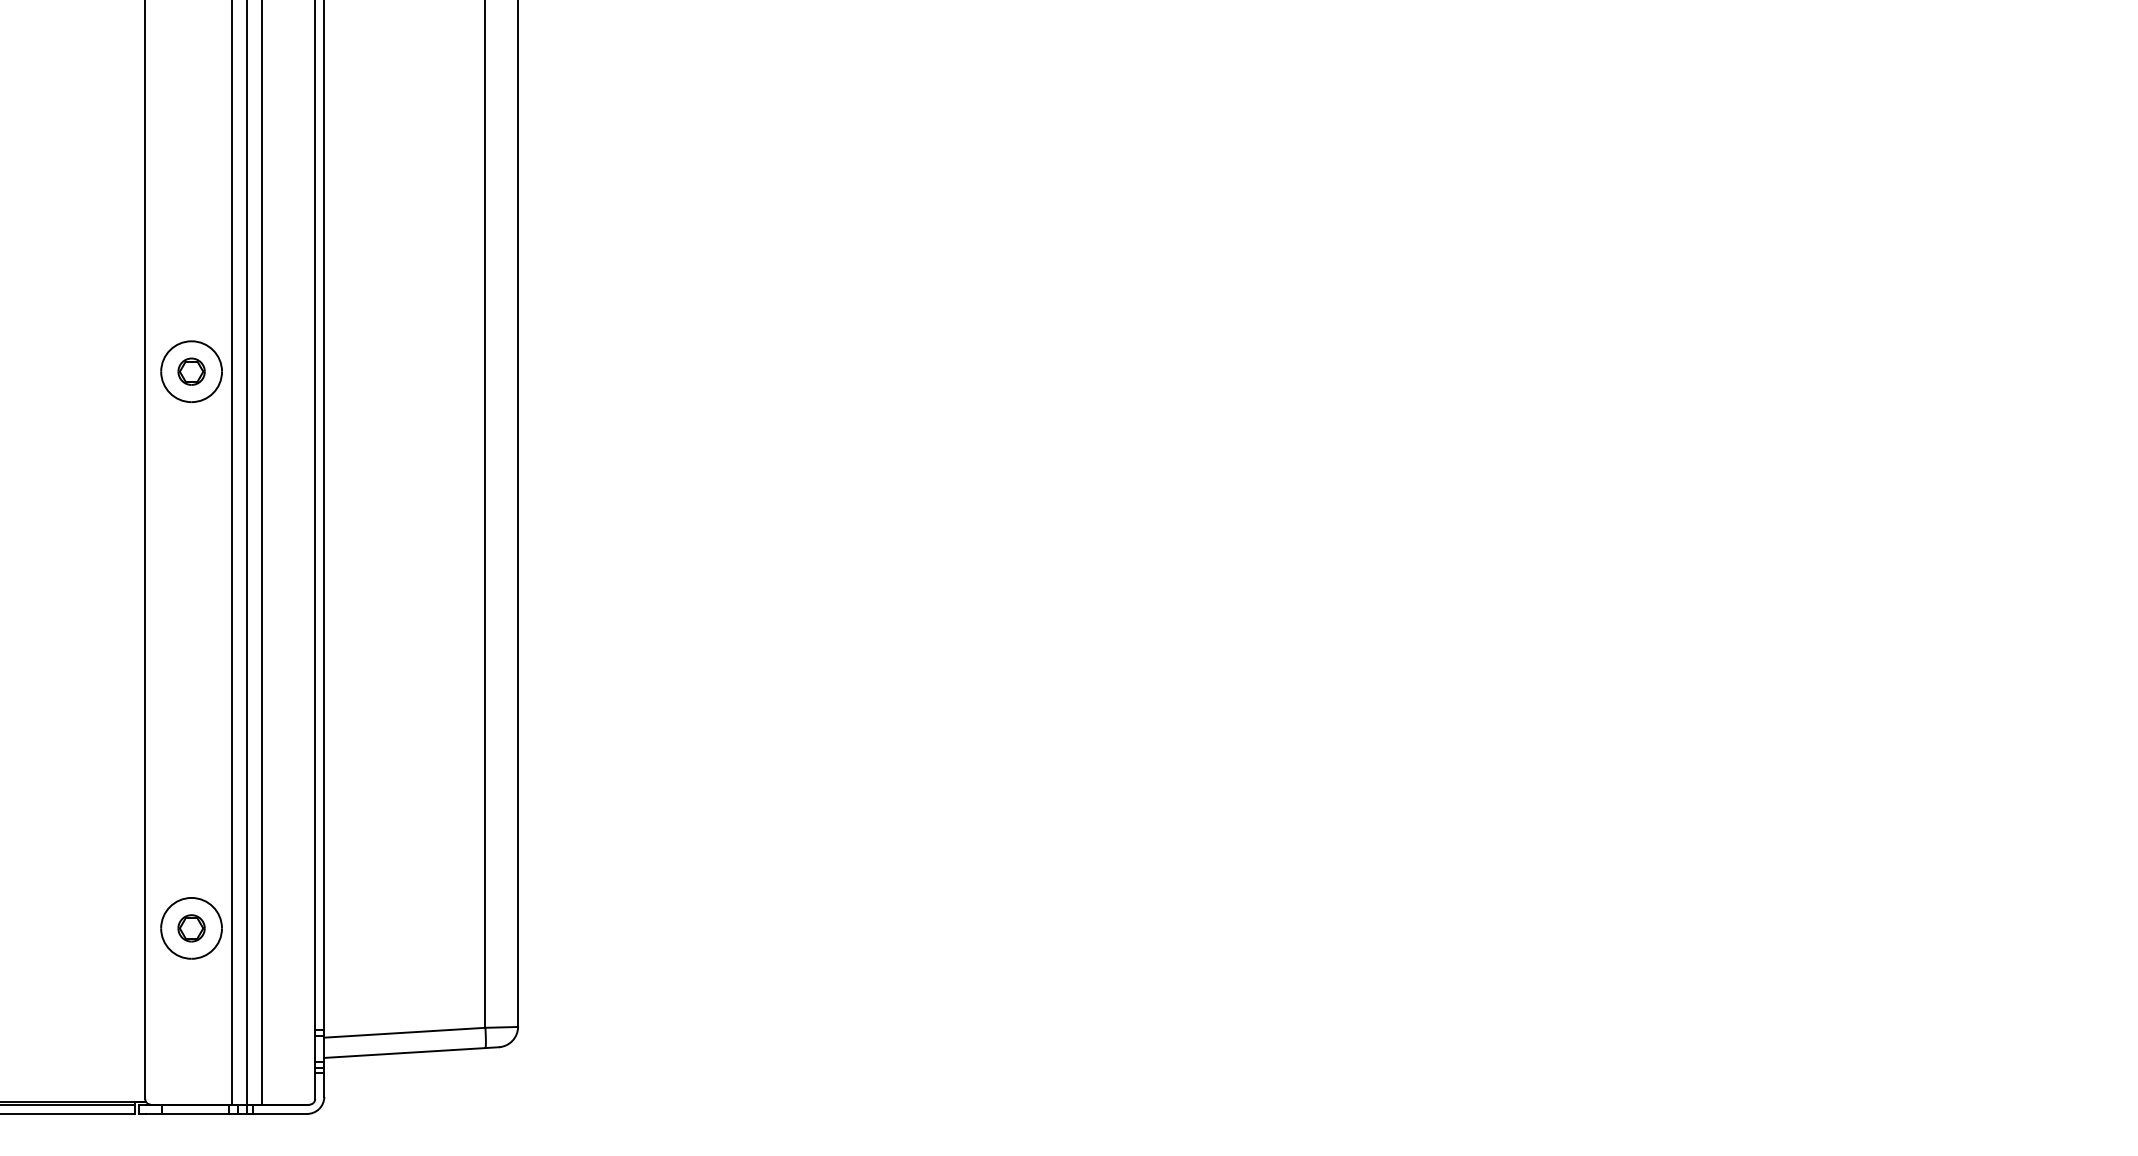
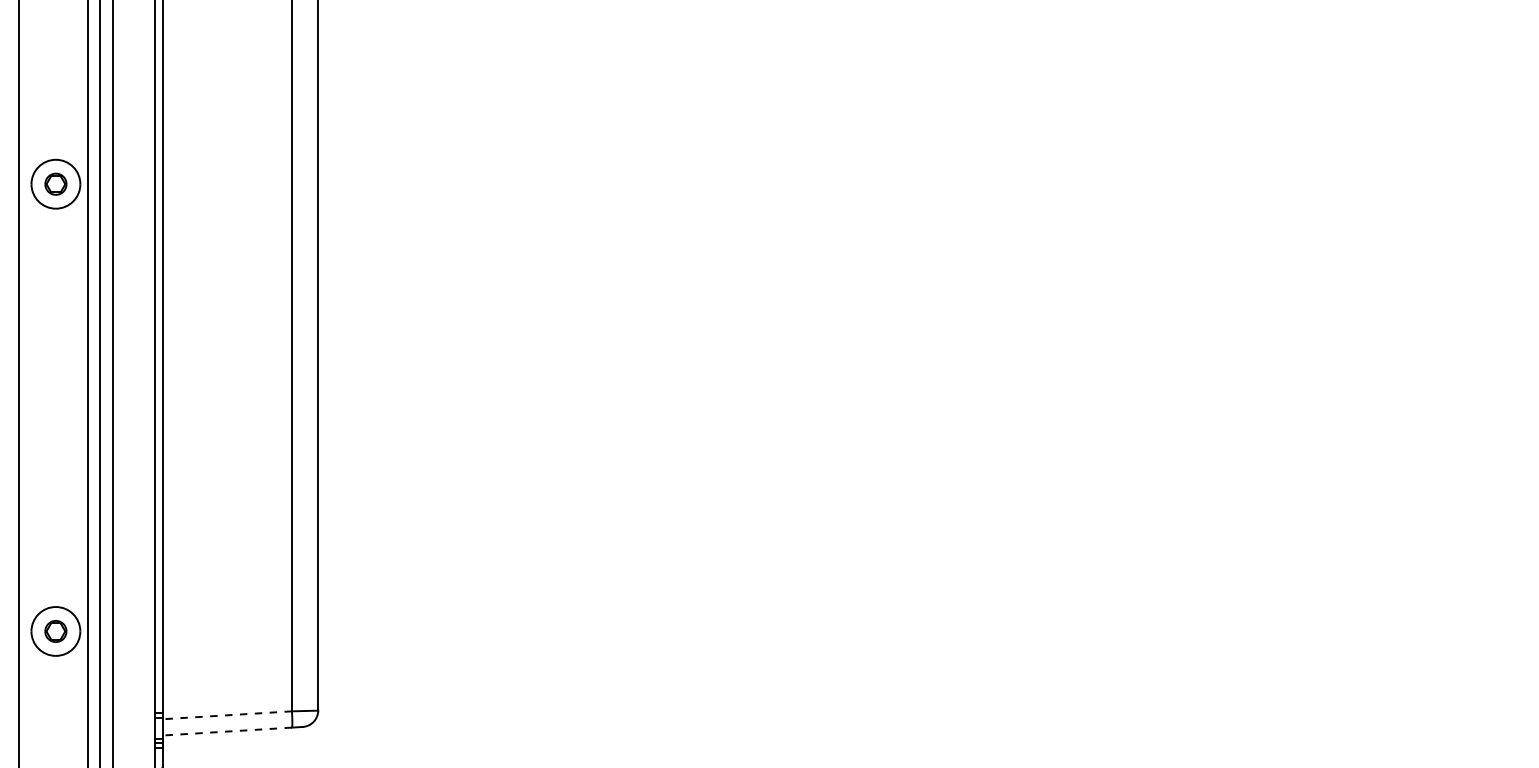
line: (404, 1032) -> (226, 715), solid -> dashed
line: (404, 1053) -> (226, 731), solid -> dashed

